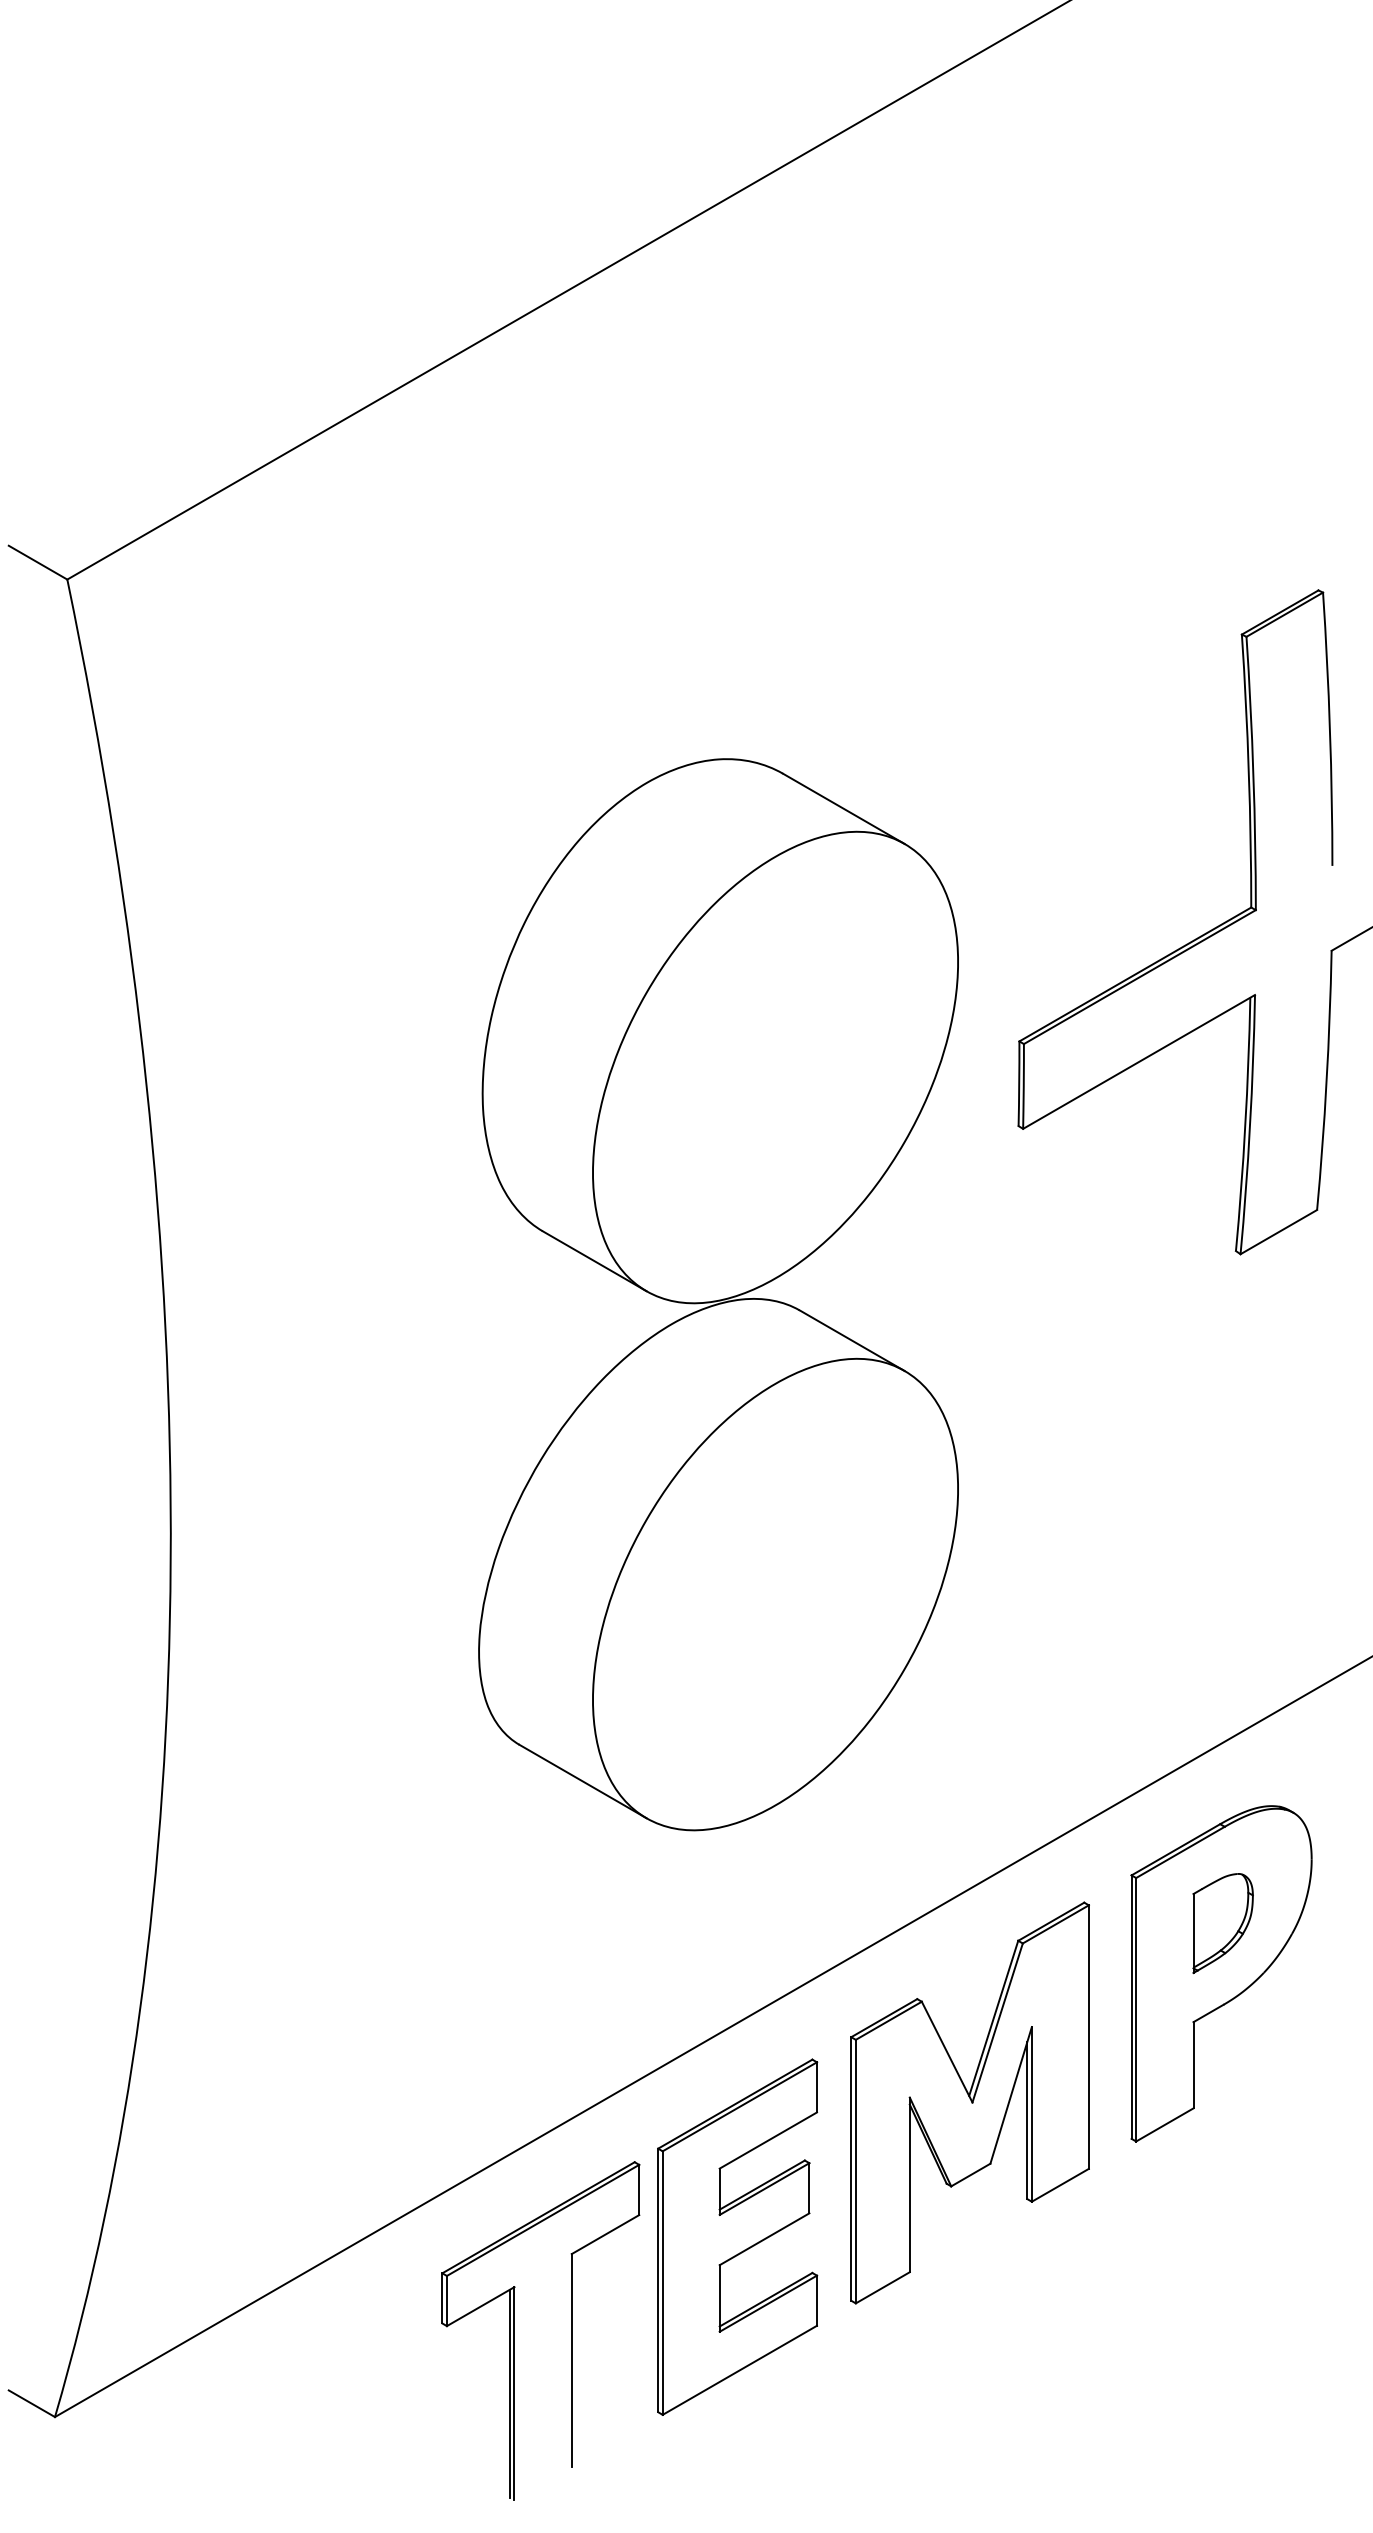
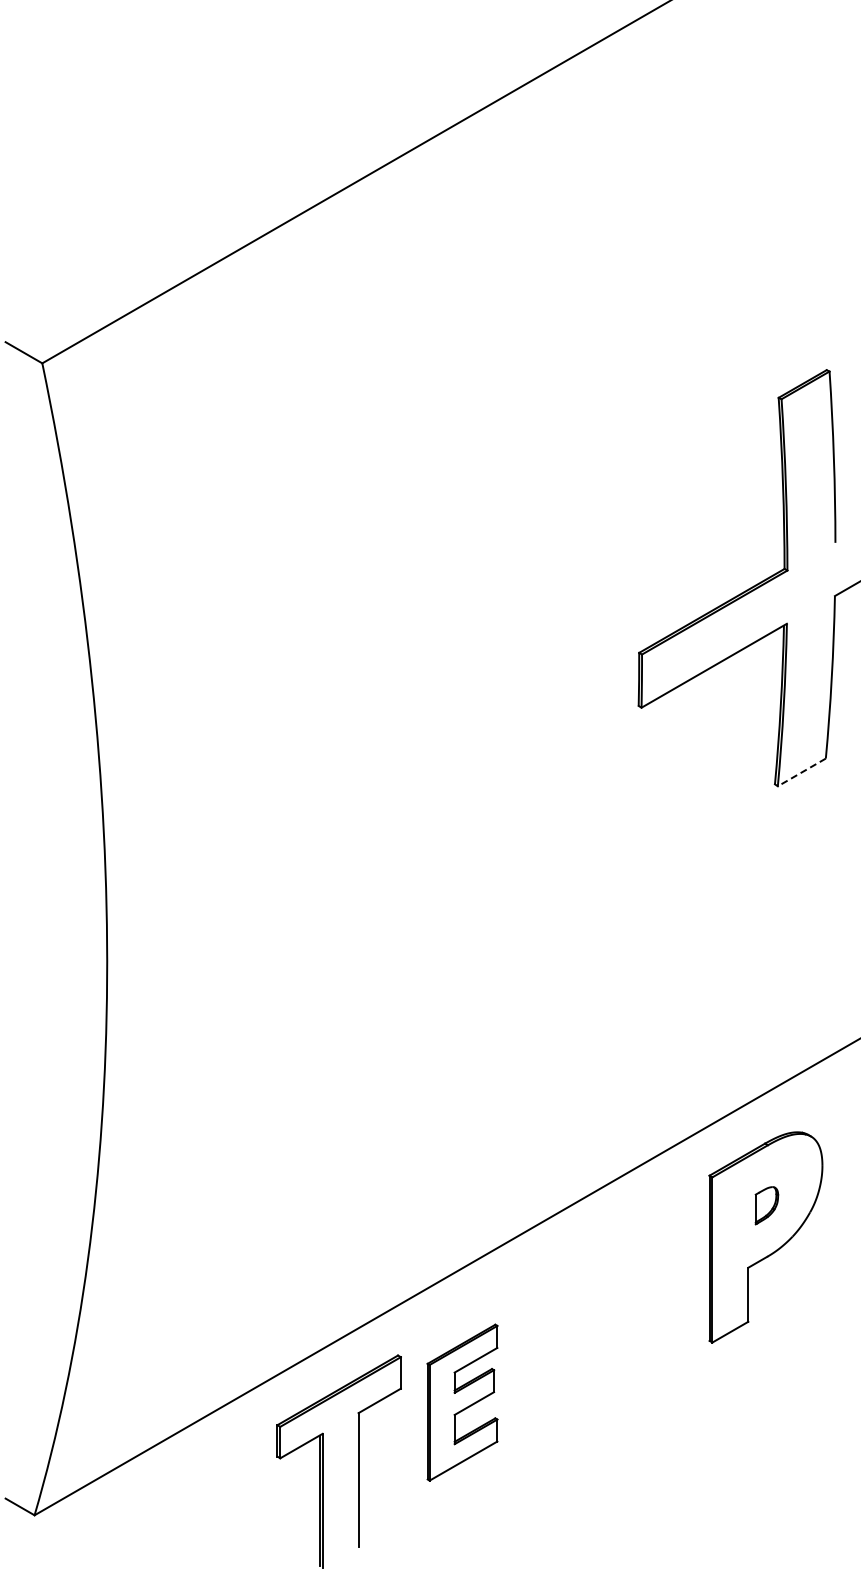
line: (1278, 1232) -> (801, 772), solid -> dashed
part: (718, 1294) -> (450, 811), removed
part: (1222, 1922) -> (766, 1205), size x0.6
part: (968, 2103) -> (607, 1318), removed
part: (737, 2237) -> (462, 1402), size x0.7

